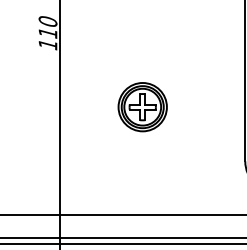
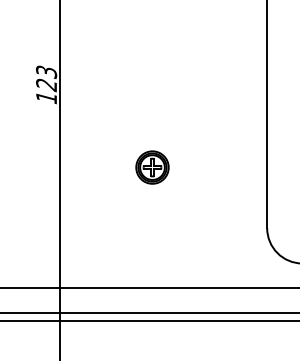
text: (47, 27) -> (46, 78), 110 -> 123
part: (142, 107) -> (152, 167), size x0.6

